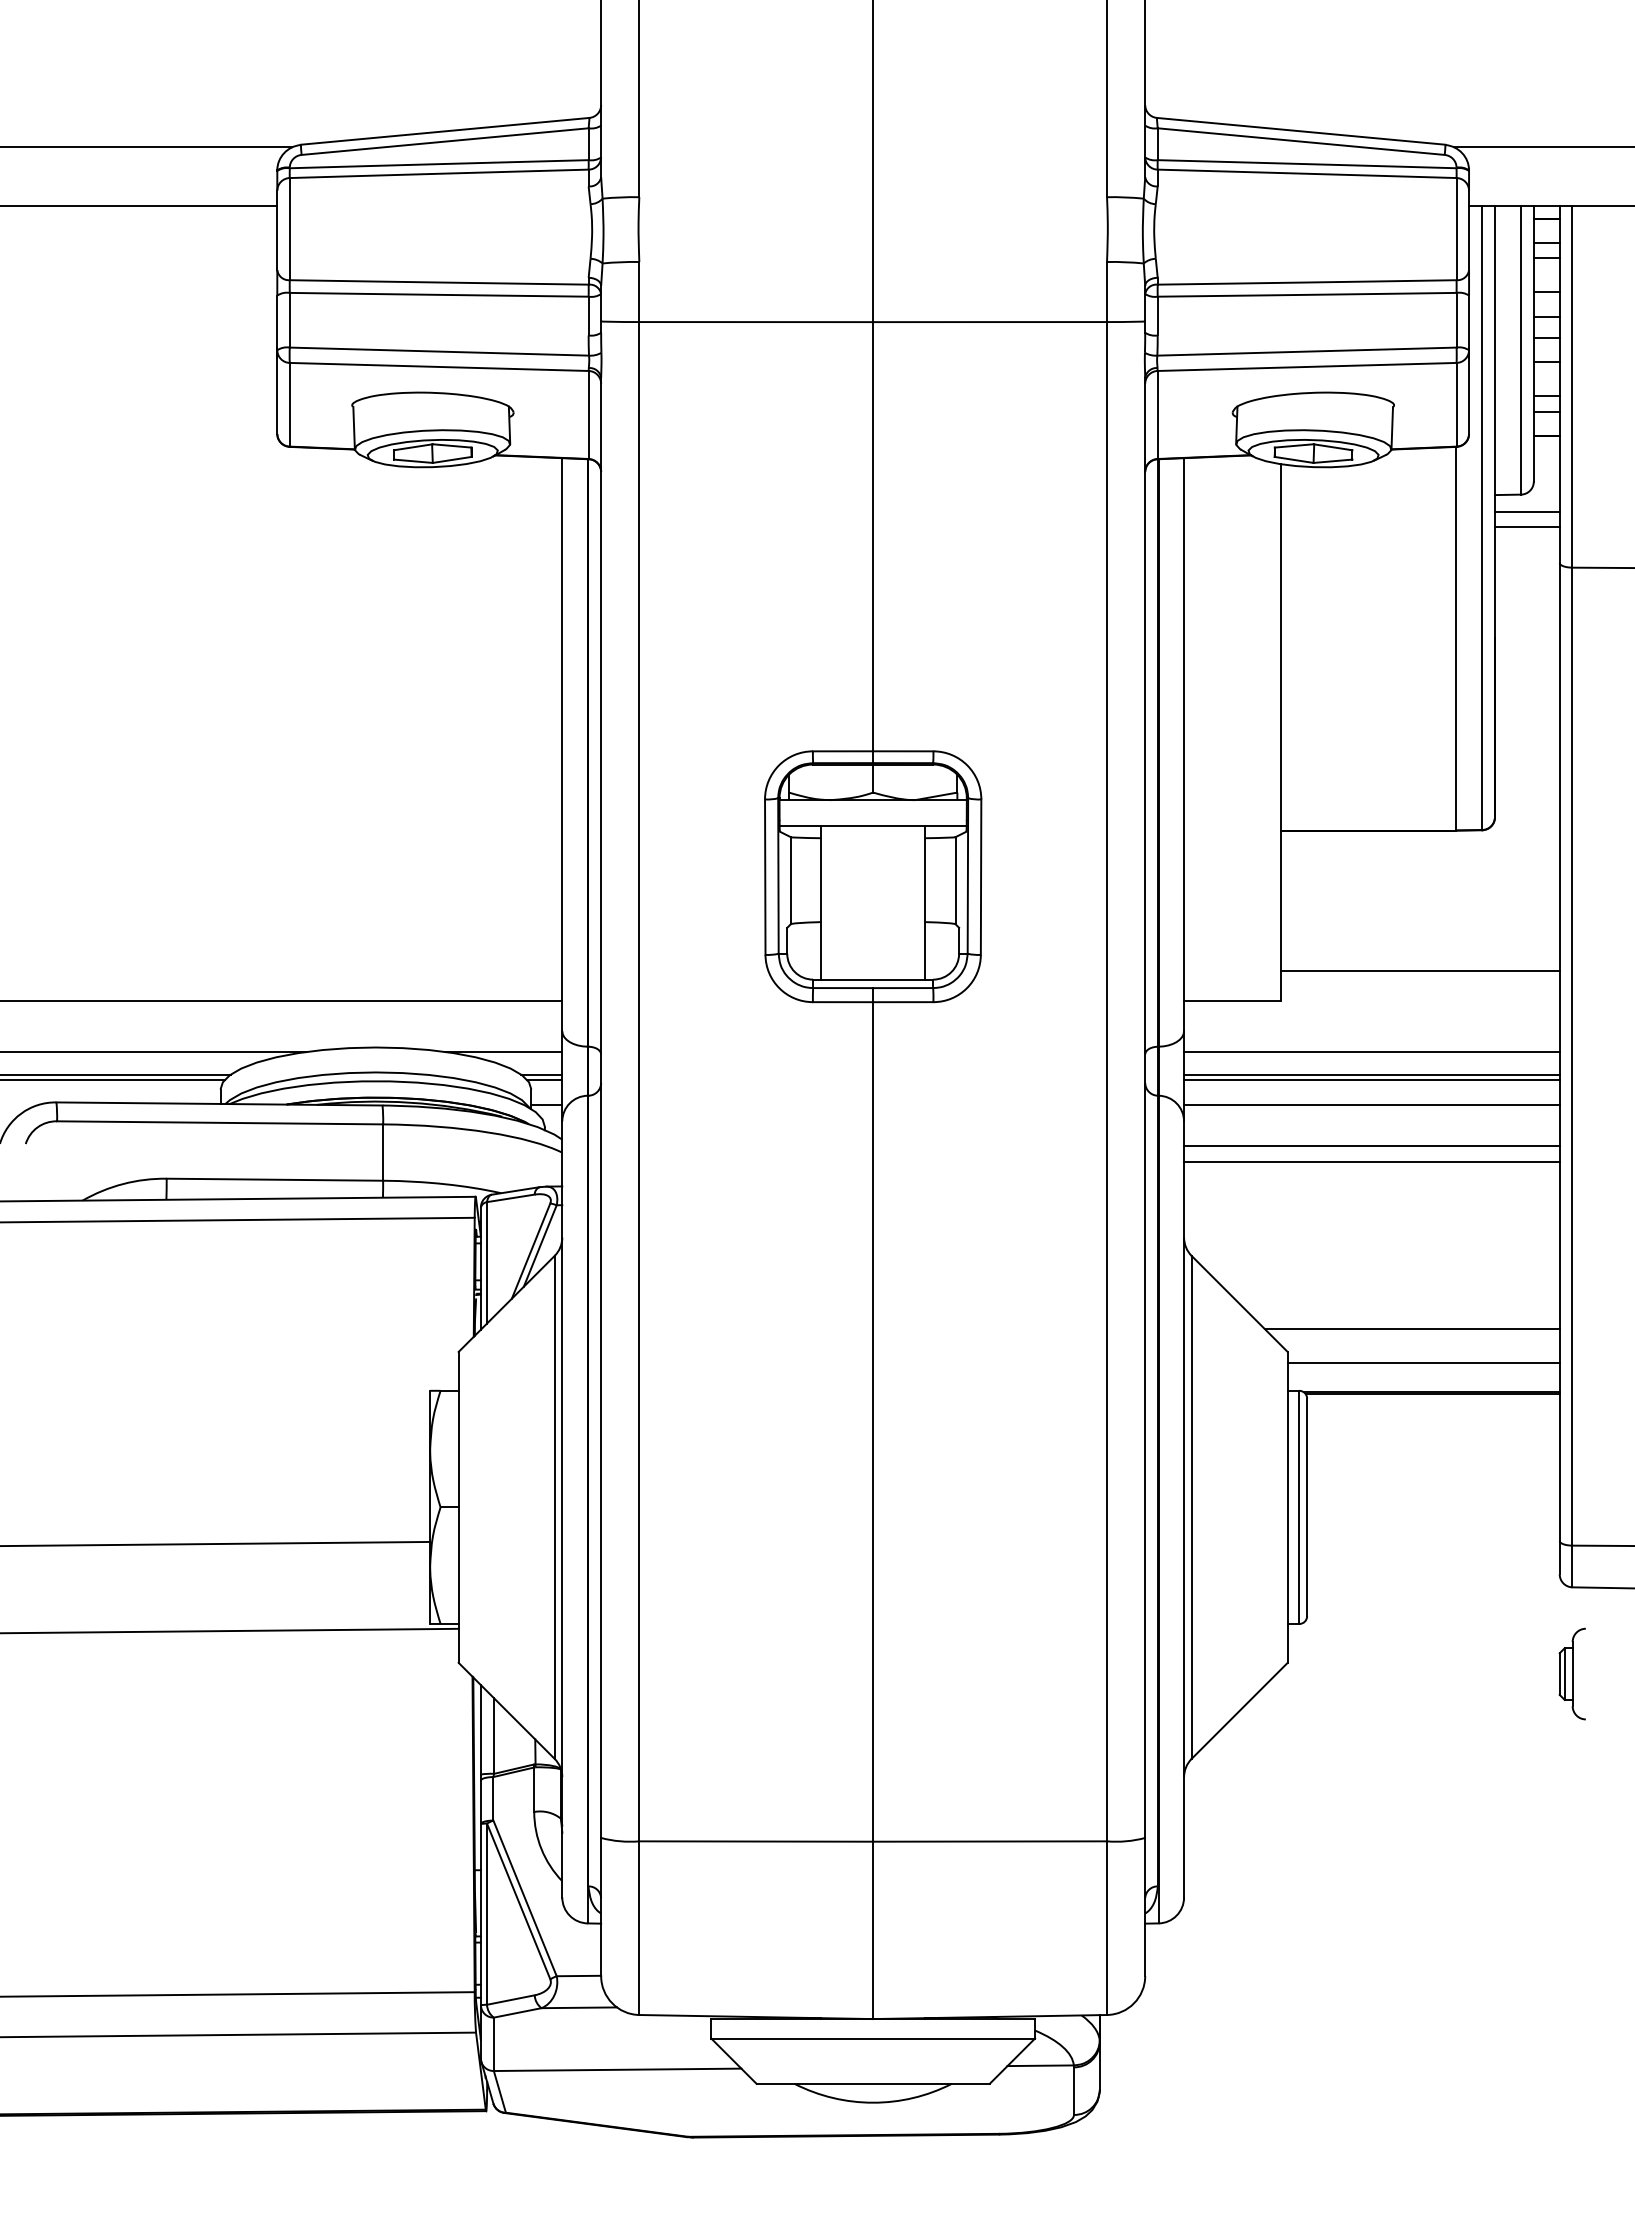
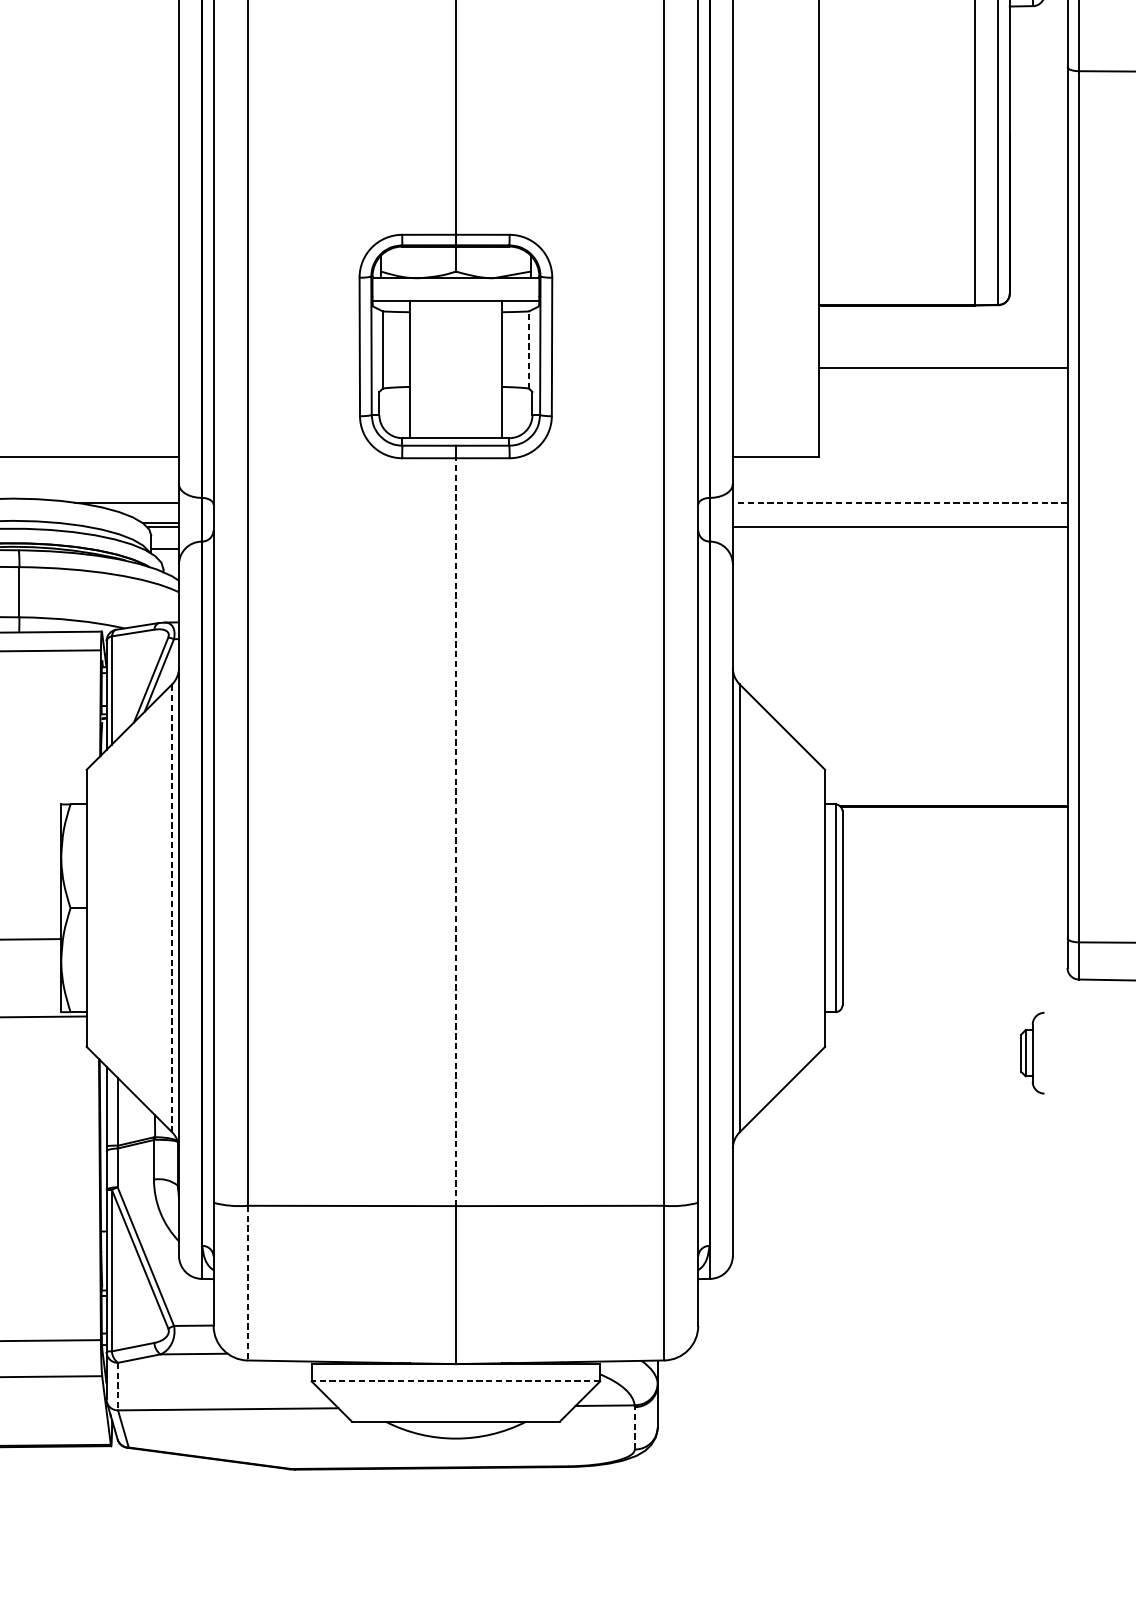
line: (1526, 512) -> (1037, 22), removed
line: (1526, 526) -> (1037, 34), removed
line: (955, 880) -> (529, 349), solid -> dashed
line: (1420, 970) -> (943, 367), moved
line: (1371, 1051) -> (899, 502), solid -> dashed
line: (1371, 1074) -> (899, 522), removed
line: (1371, 1104) -> (899, 549), removed
line: (1371, 1145) -> (899, 585), removed
line: (1371, 1161) -> (899, 600), removed
line: (1412, 1329) -> (936, 749), removed
line: (1423, 1362) -> (946, 779), removed
line: (873, 1421) -> (456, 831), solid -> dashed
line: (554, 1506) -> (172, 907), solid -> dashed
part: (1571, 1673) -> (1031, 1052), moved
line: (639, 1928) -> (247, 1283), solid -> dashed
line: (873, 2038) -> (456, 1381), solid -> dashed
line: (493, 2044) -> (117, 1386), solid -> dashed
line: (1074, 2091) -> (635, 1428), solid -> dashed

